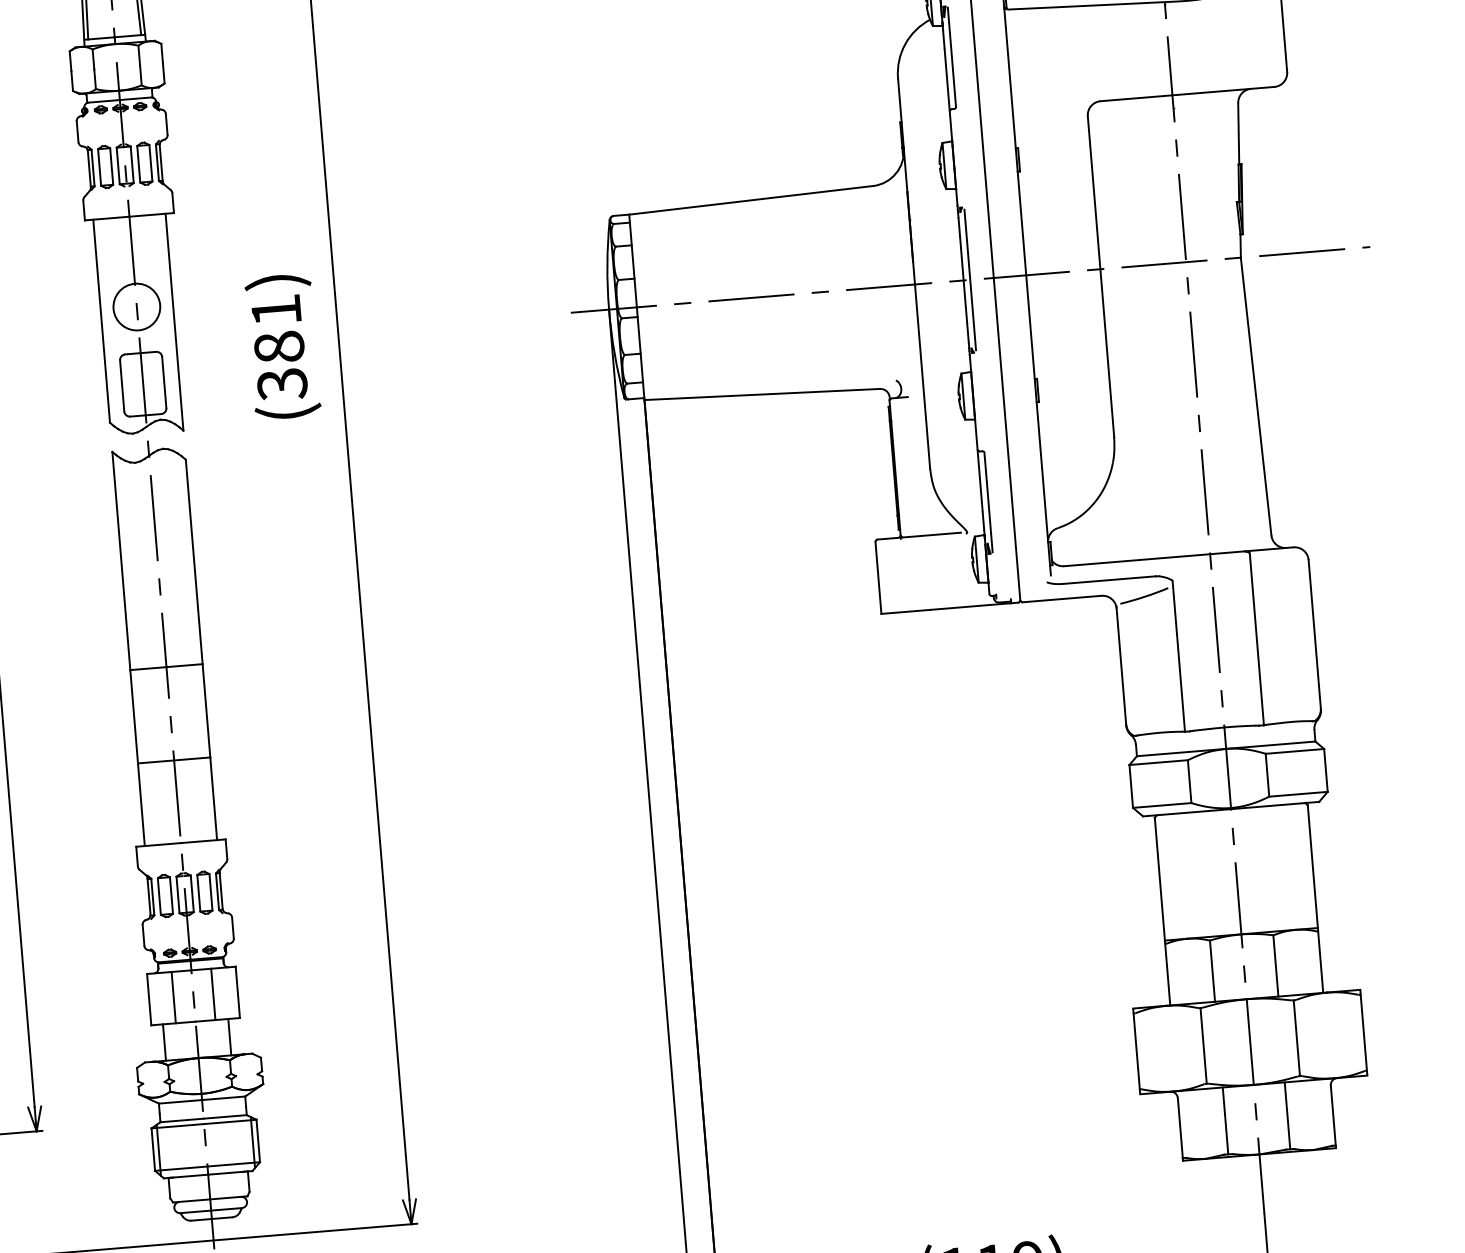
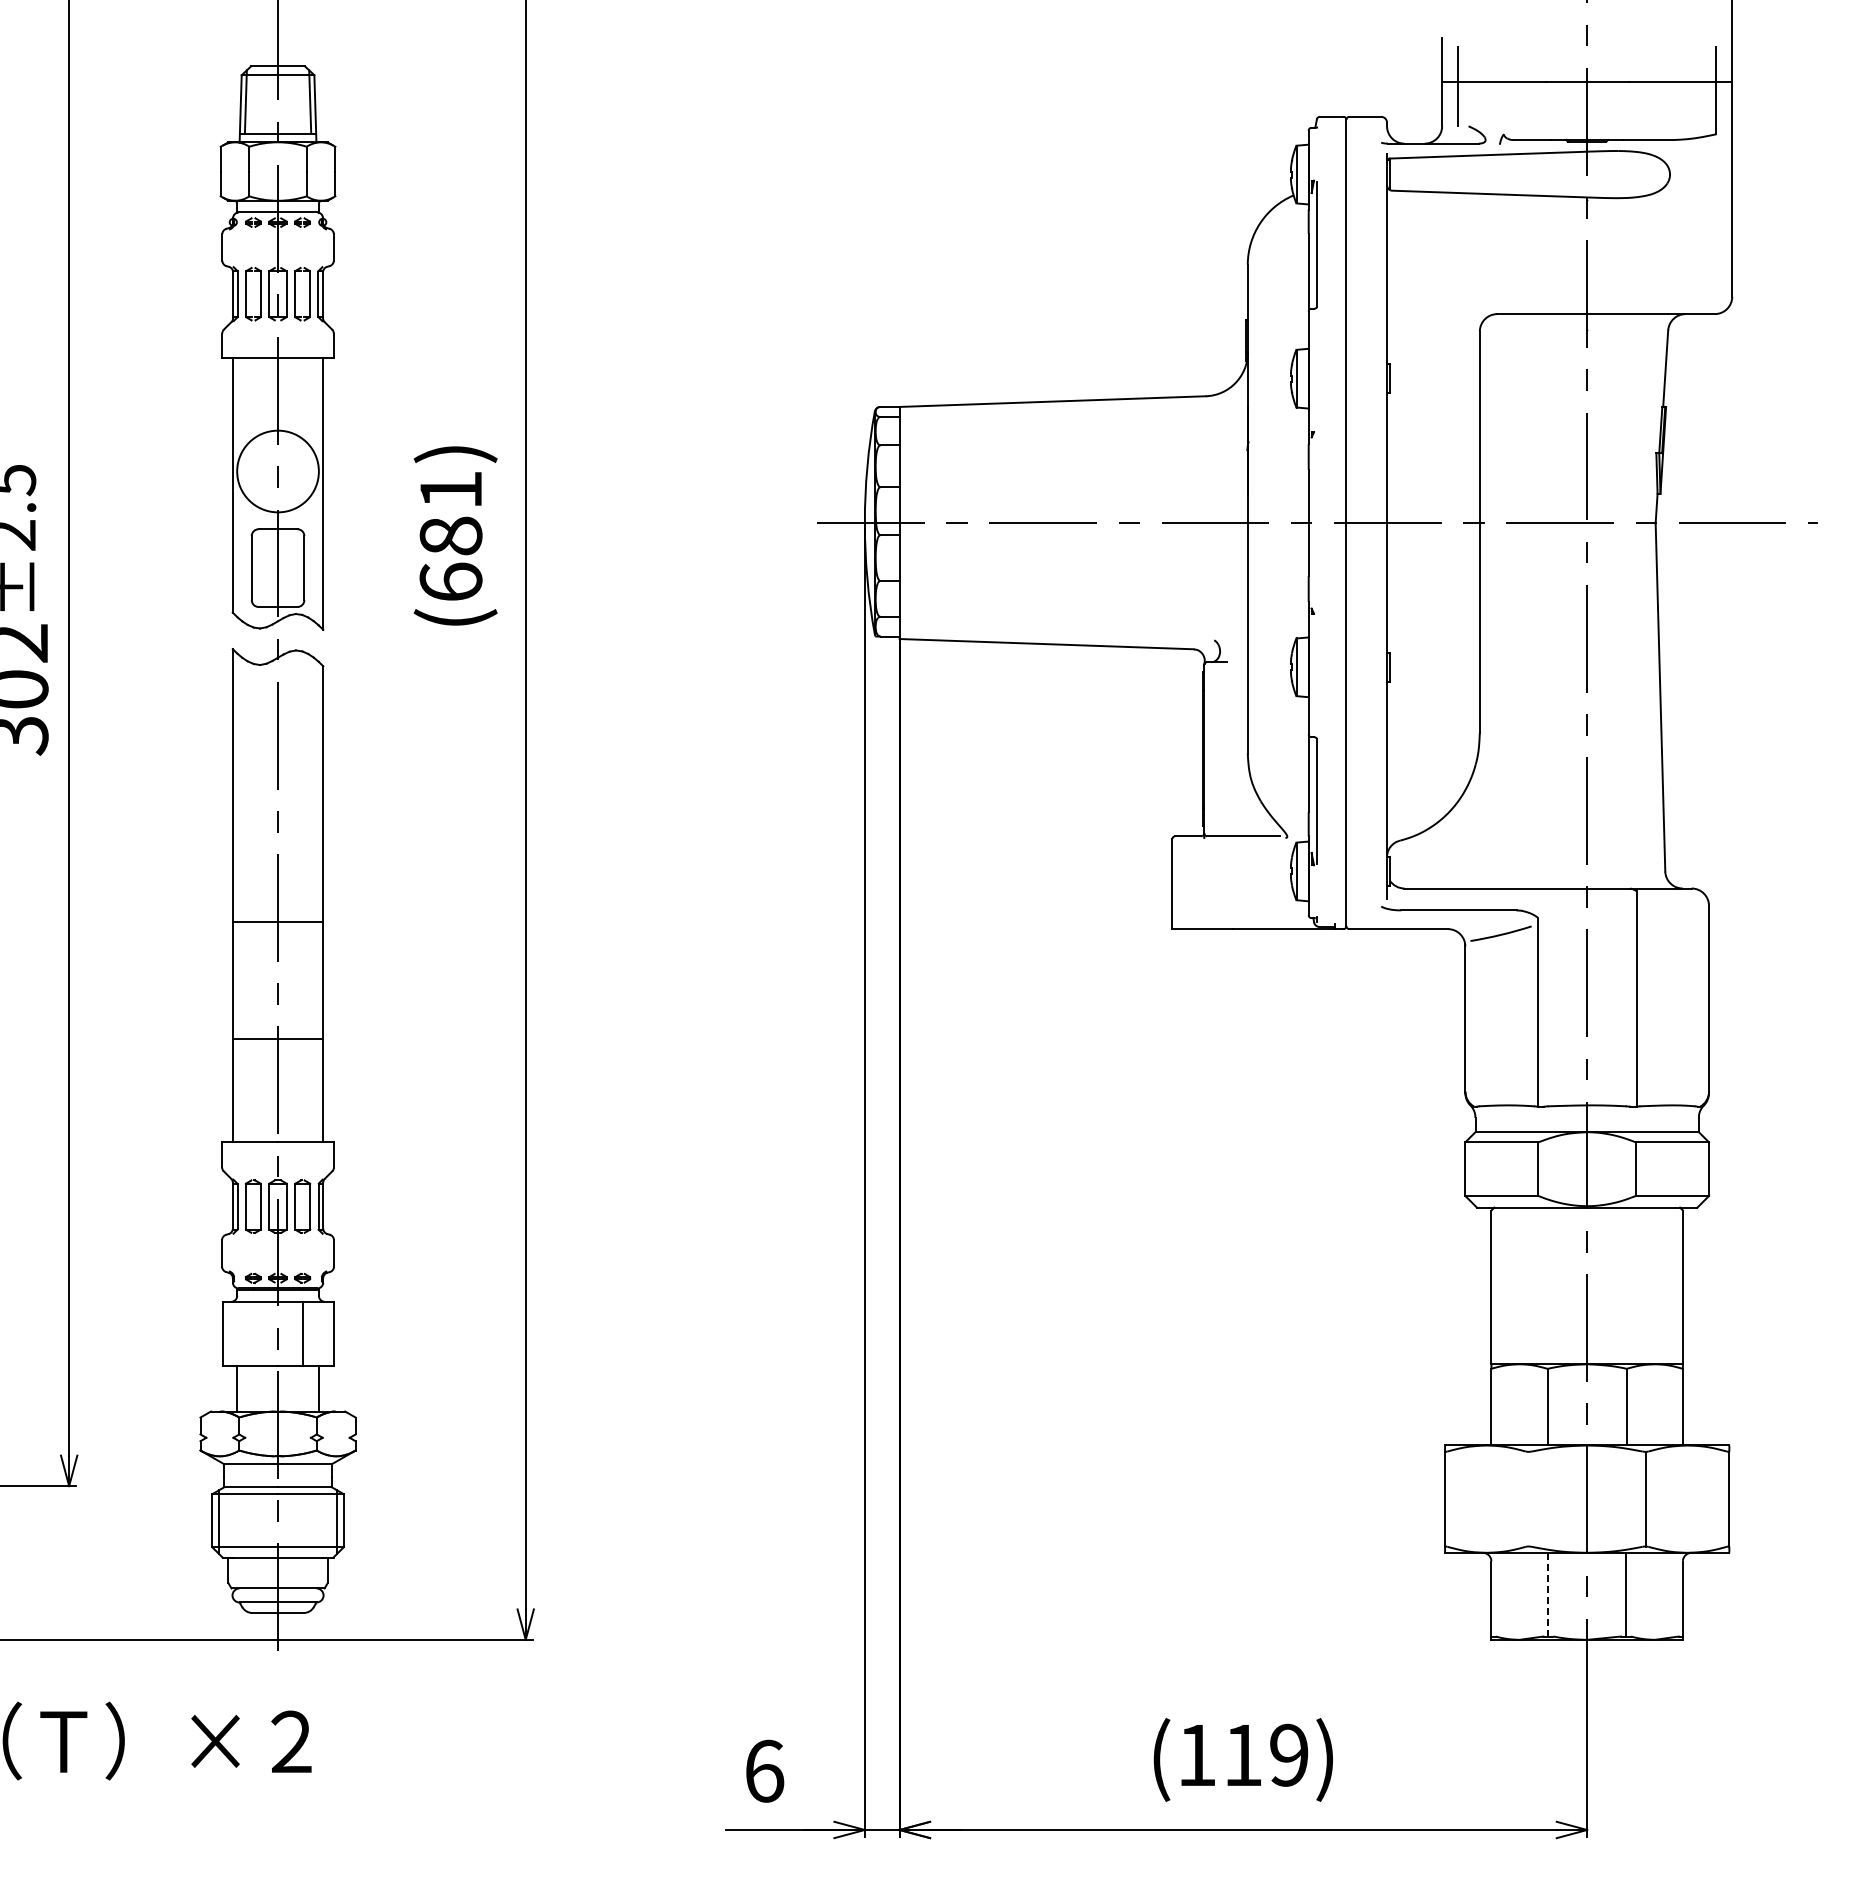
line: (969, 280) -> (1316, 523), removed
circle: (136, 307) -> (277, 471), size x1.4
text: (281, 384) -> (450, 582), (381) -> (681)
line: (173, 997) -> (253, 1333), removed
line: (1203, 1045) -> (1528, 1498), removed
line: (1225, 1120) -> (1548, 1594), solid -> dashed

